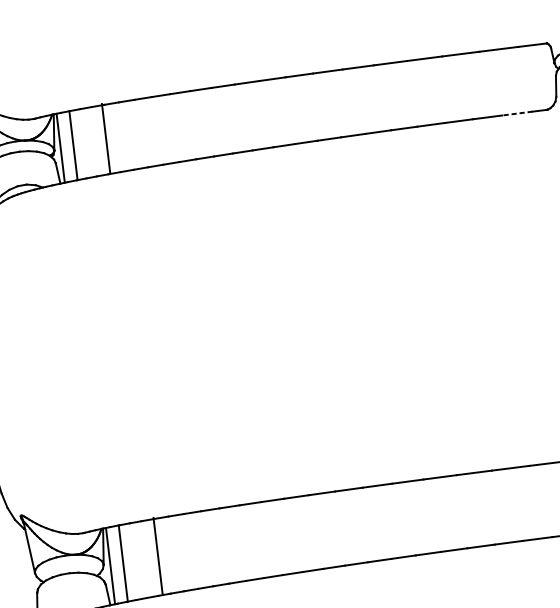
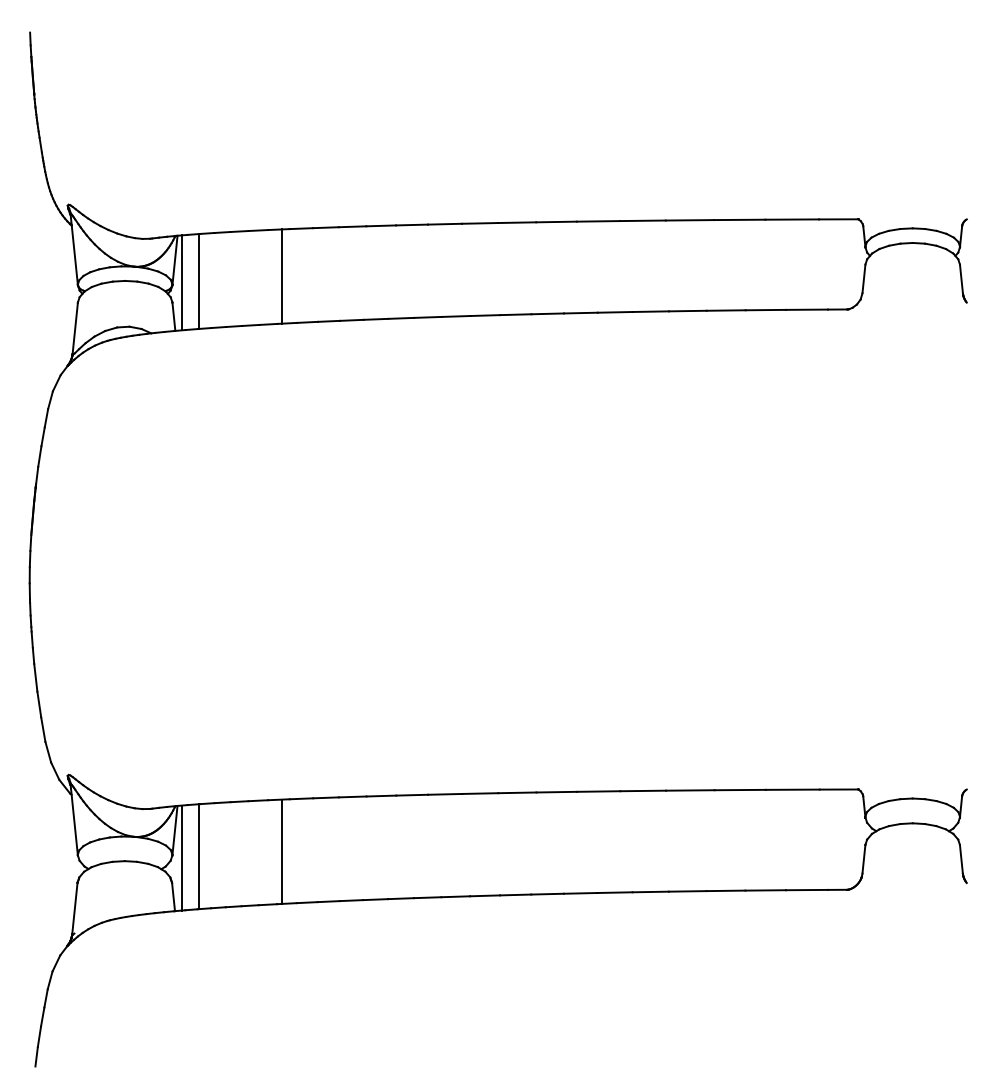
line: (517, 113) -> (807, 309), dashed -> solid
line: (105, 138) -> (281, 276), moved
line: (157, 555) -> (281, 851), moved

